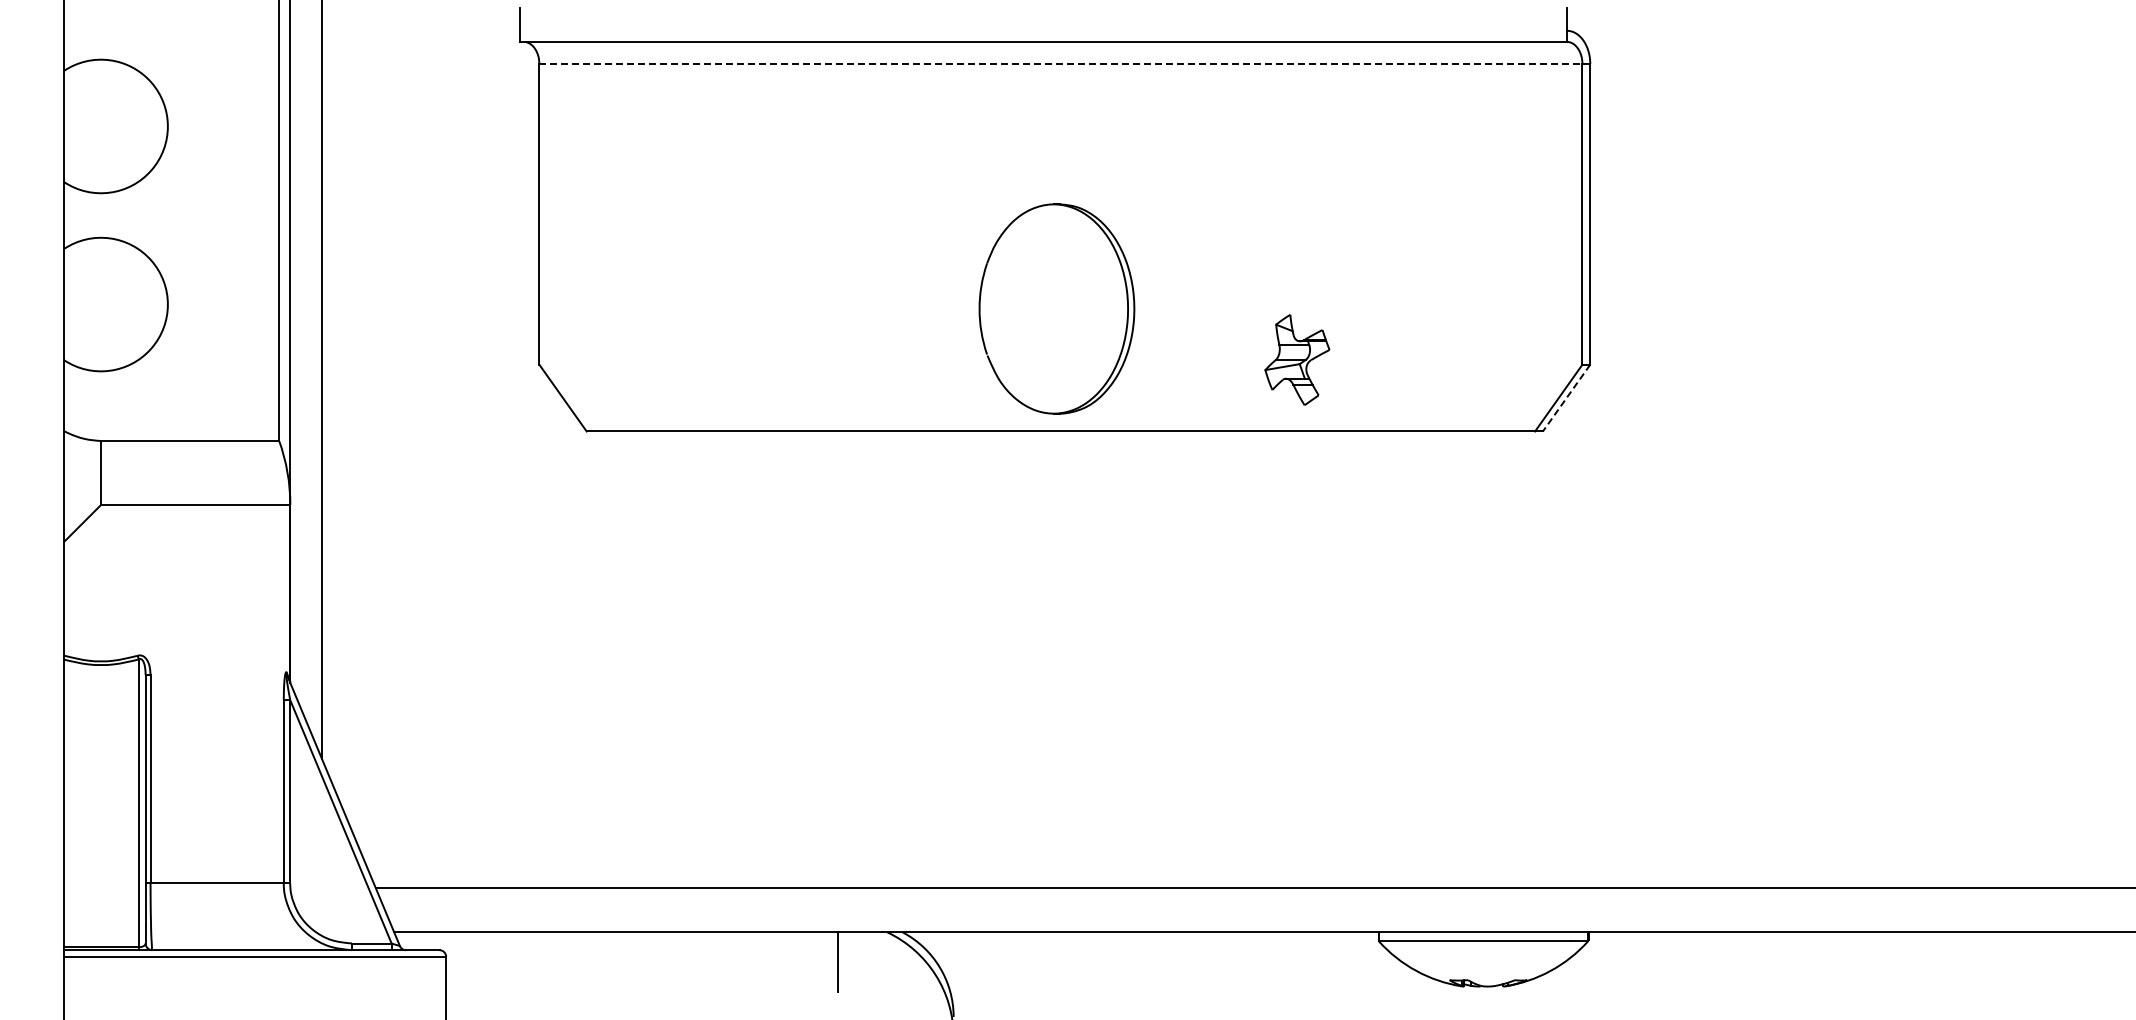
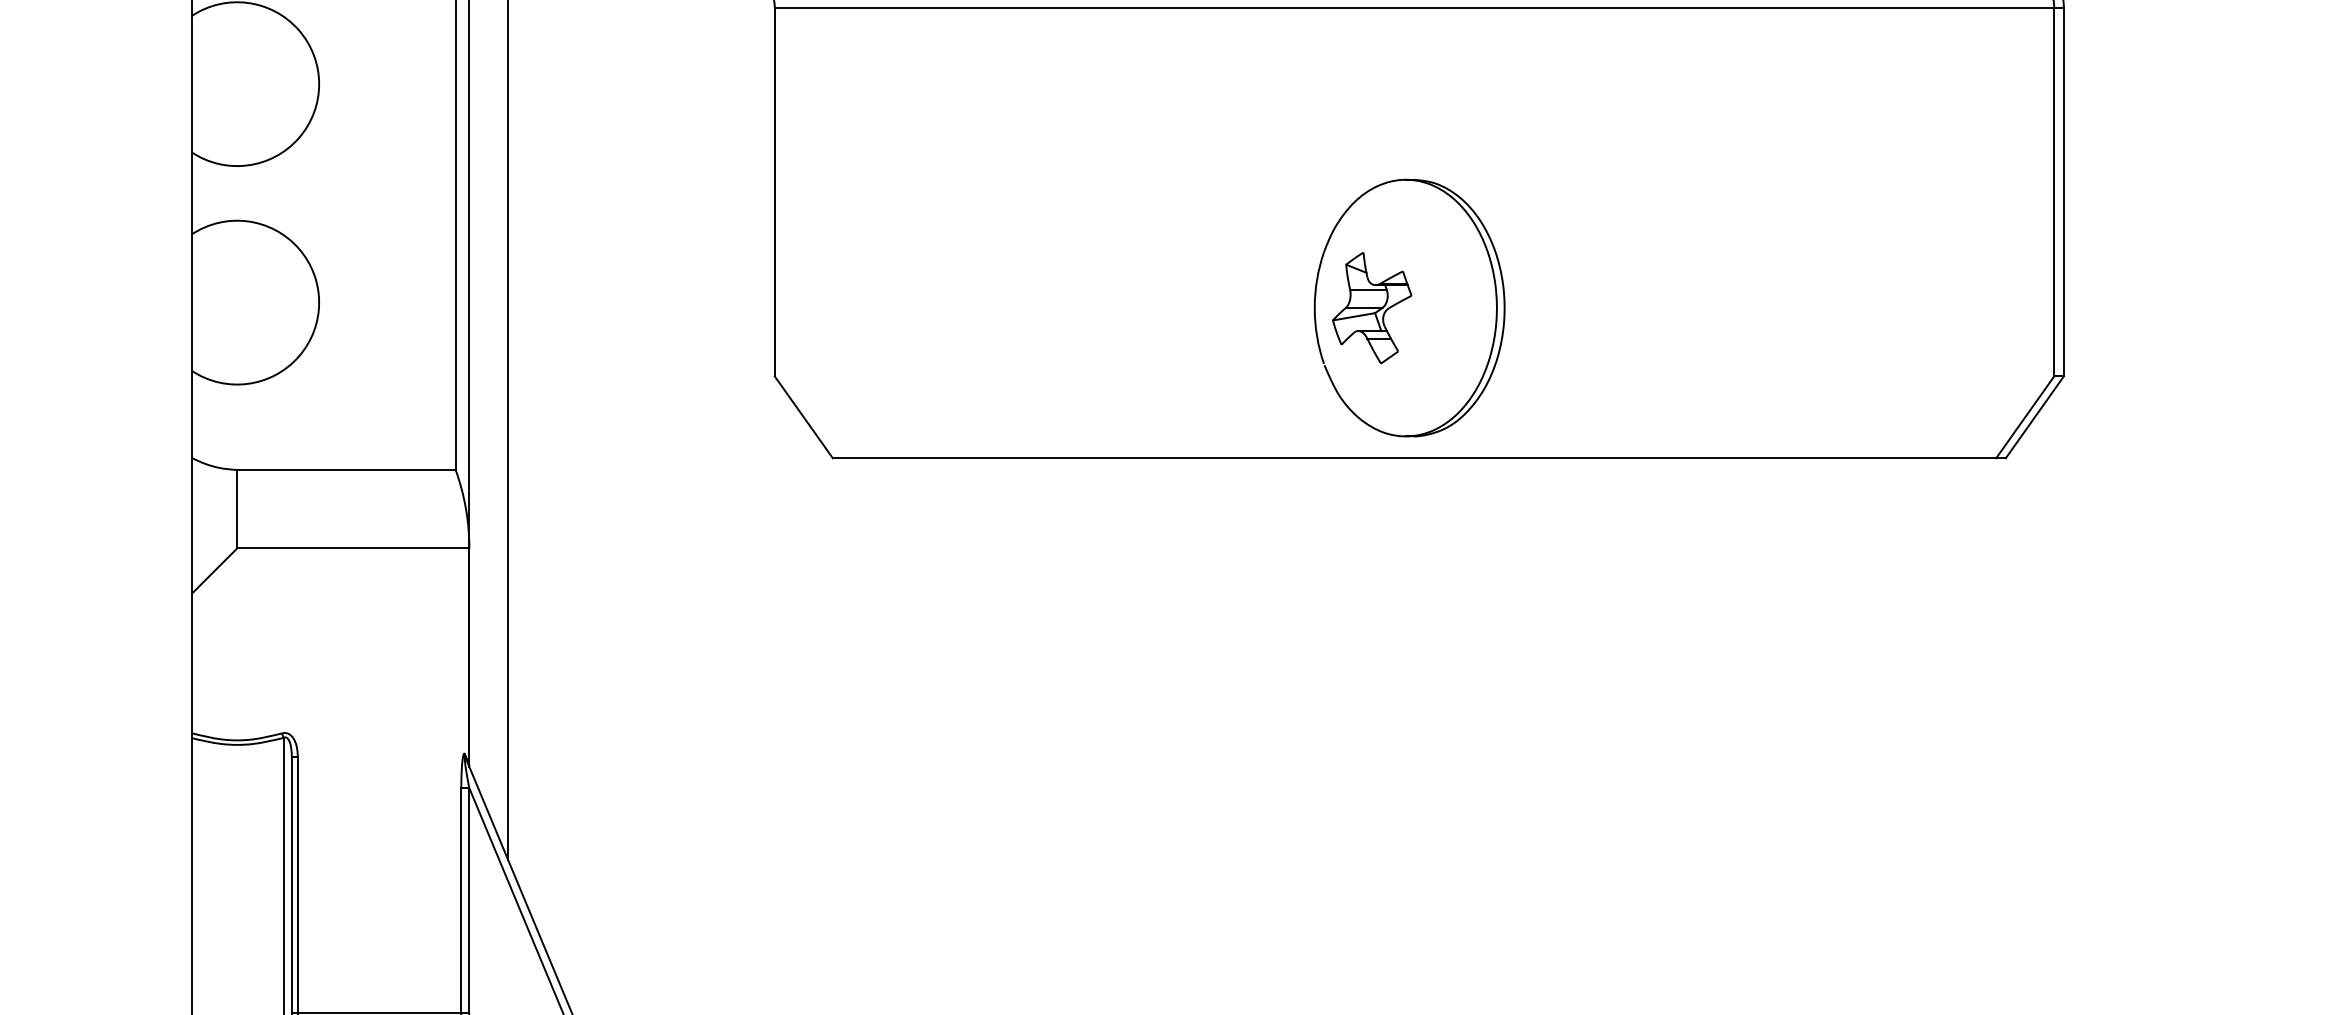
line: (1060, 64) -> (1414, 8), dashed -> solid
part: (1297, 359) -> (1372, 307), moved
line: (1566, 398) -> (2034, 417), dashed -> solid

